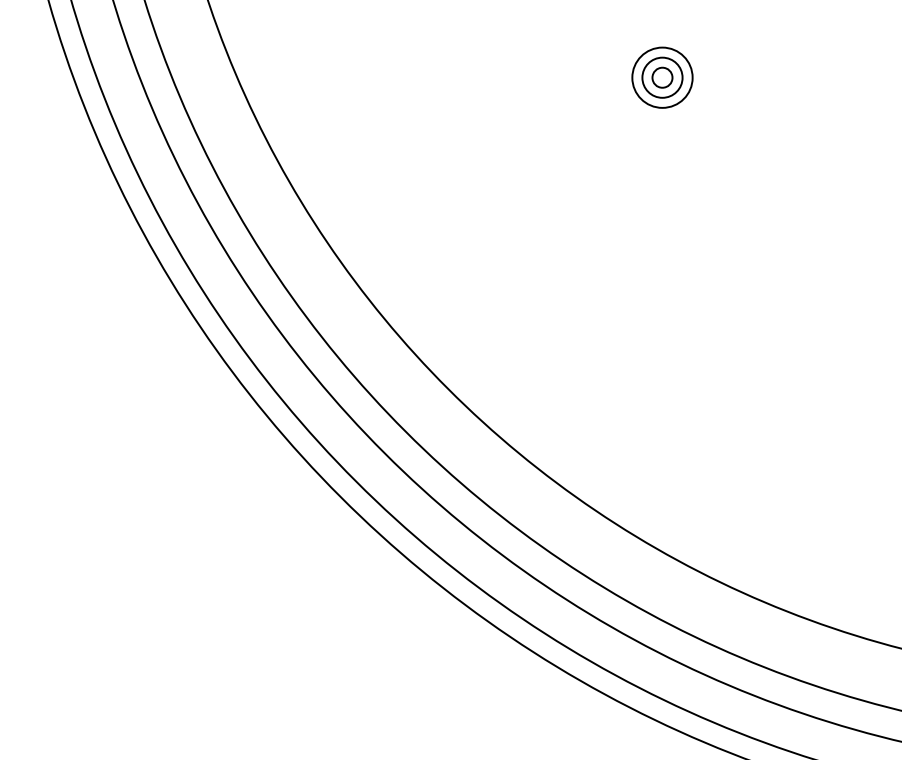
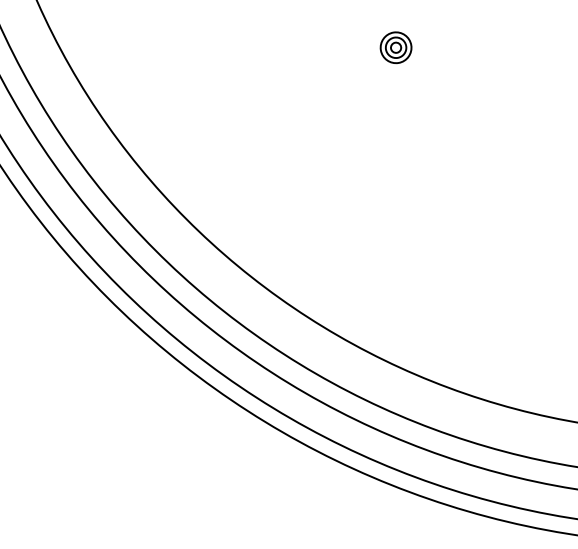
part: (662, 77) -> (396, 47), size x0.7

